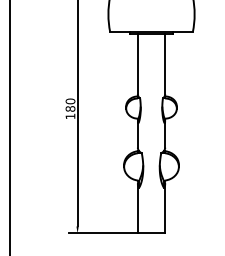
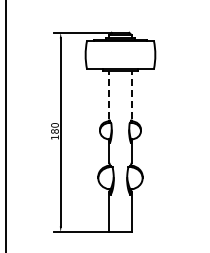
line: (137, 63) -> (109, 94), solid -> dashed
line: (165, 63) -> (131, 94), solid -> dashed

